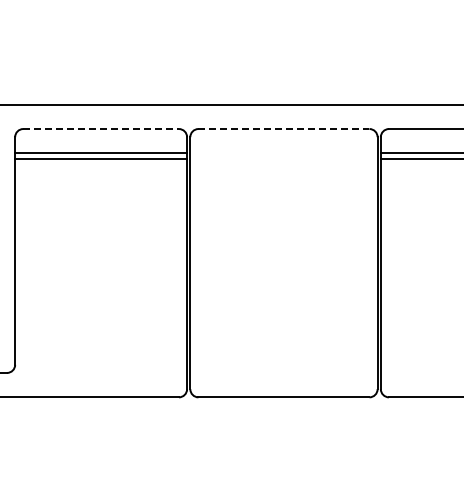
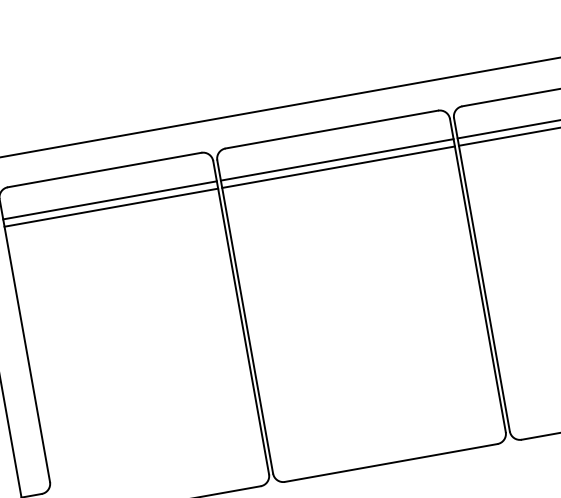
line: (101, 129) -> (105, 170), dashed -> solid
line: (284, 129) -> (332, 130), dashed -> solid
line: (283, 153) -> (336, 160), added
line: (283, 159) -> (338, 167), added

